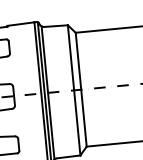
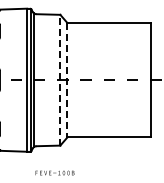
line: (74, 89) -> (60, 79), solid -> dashed
line: (81, 89) -> (67, 80), solid -> dashed

